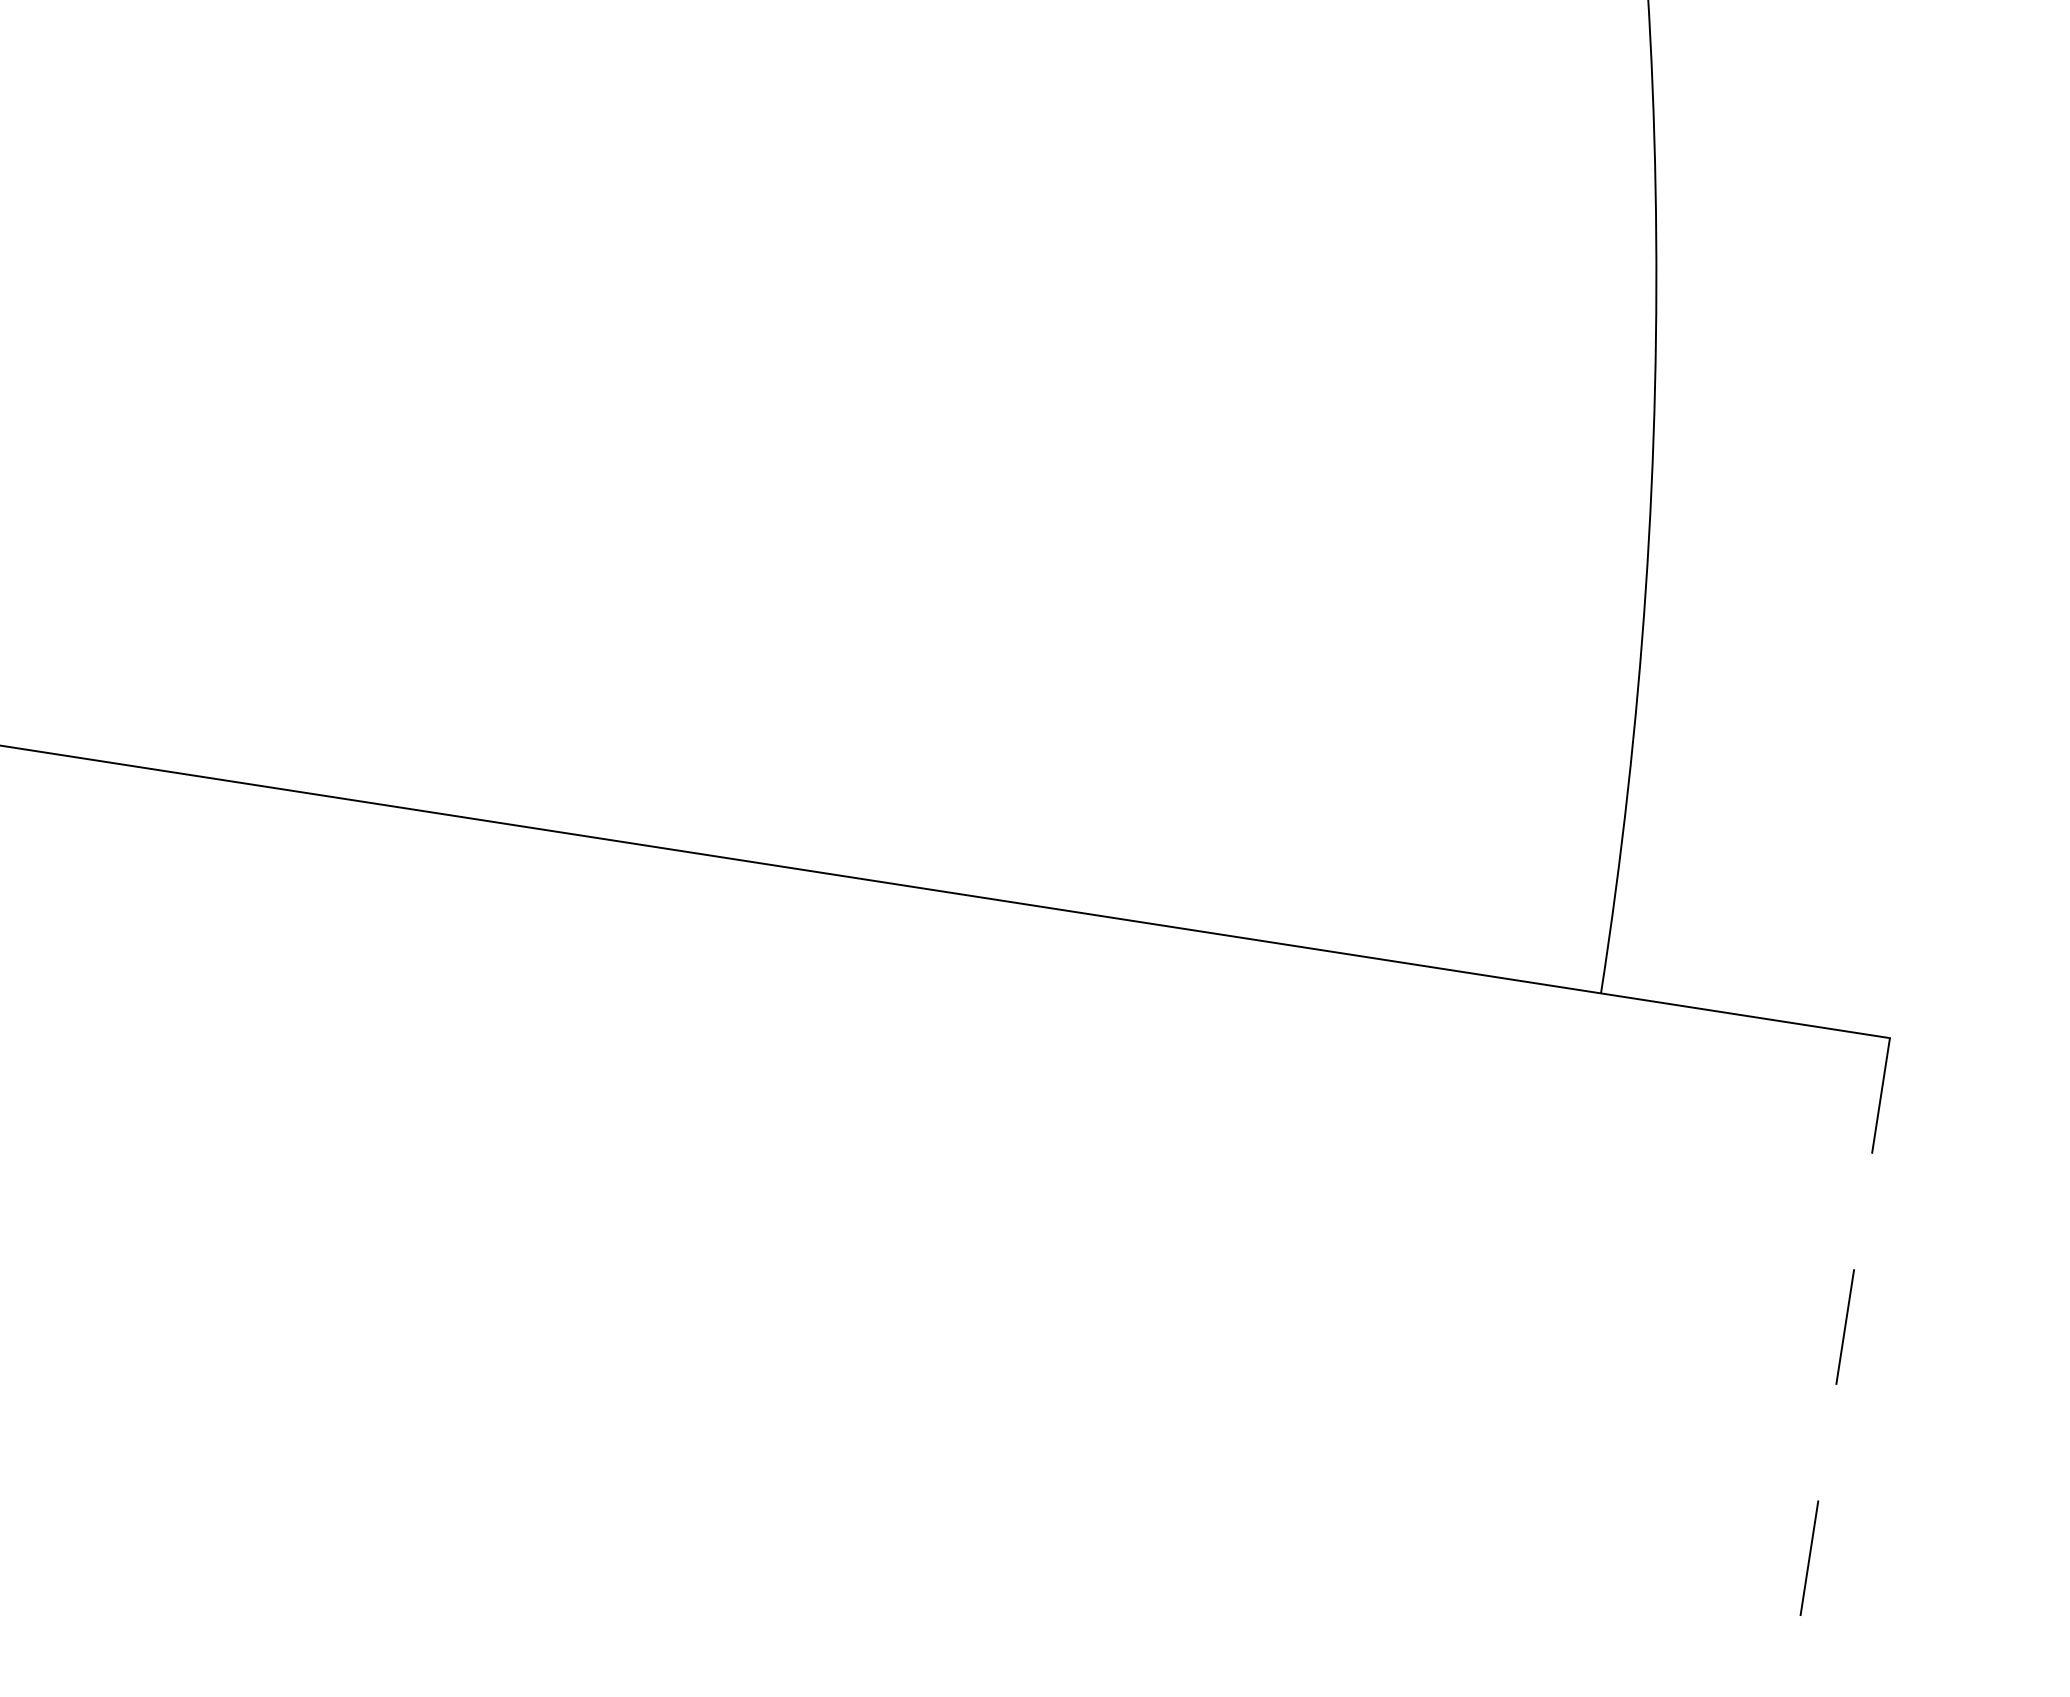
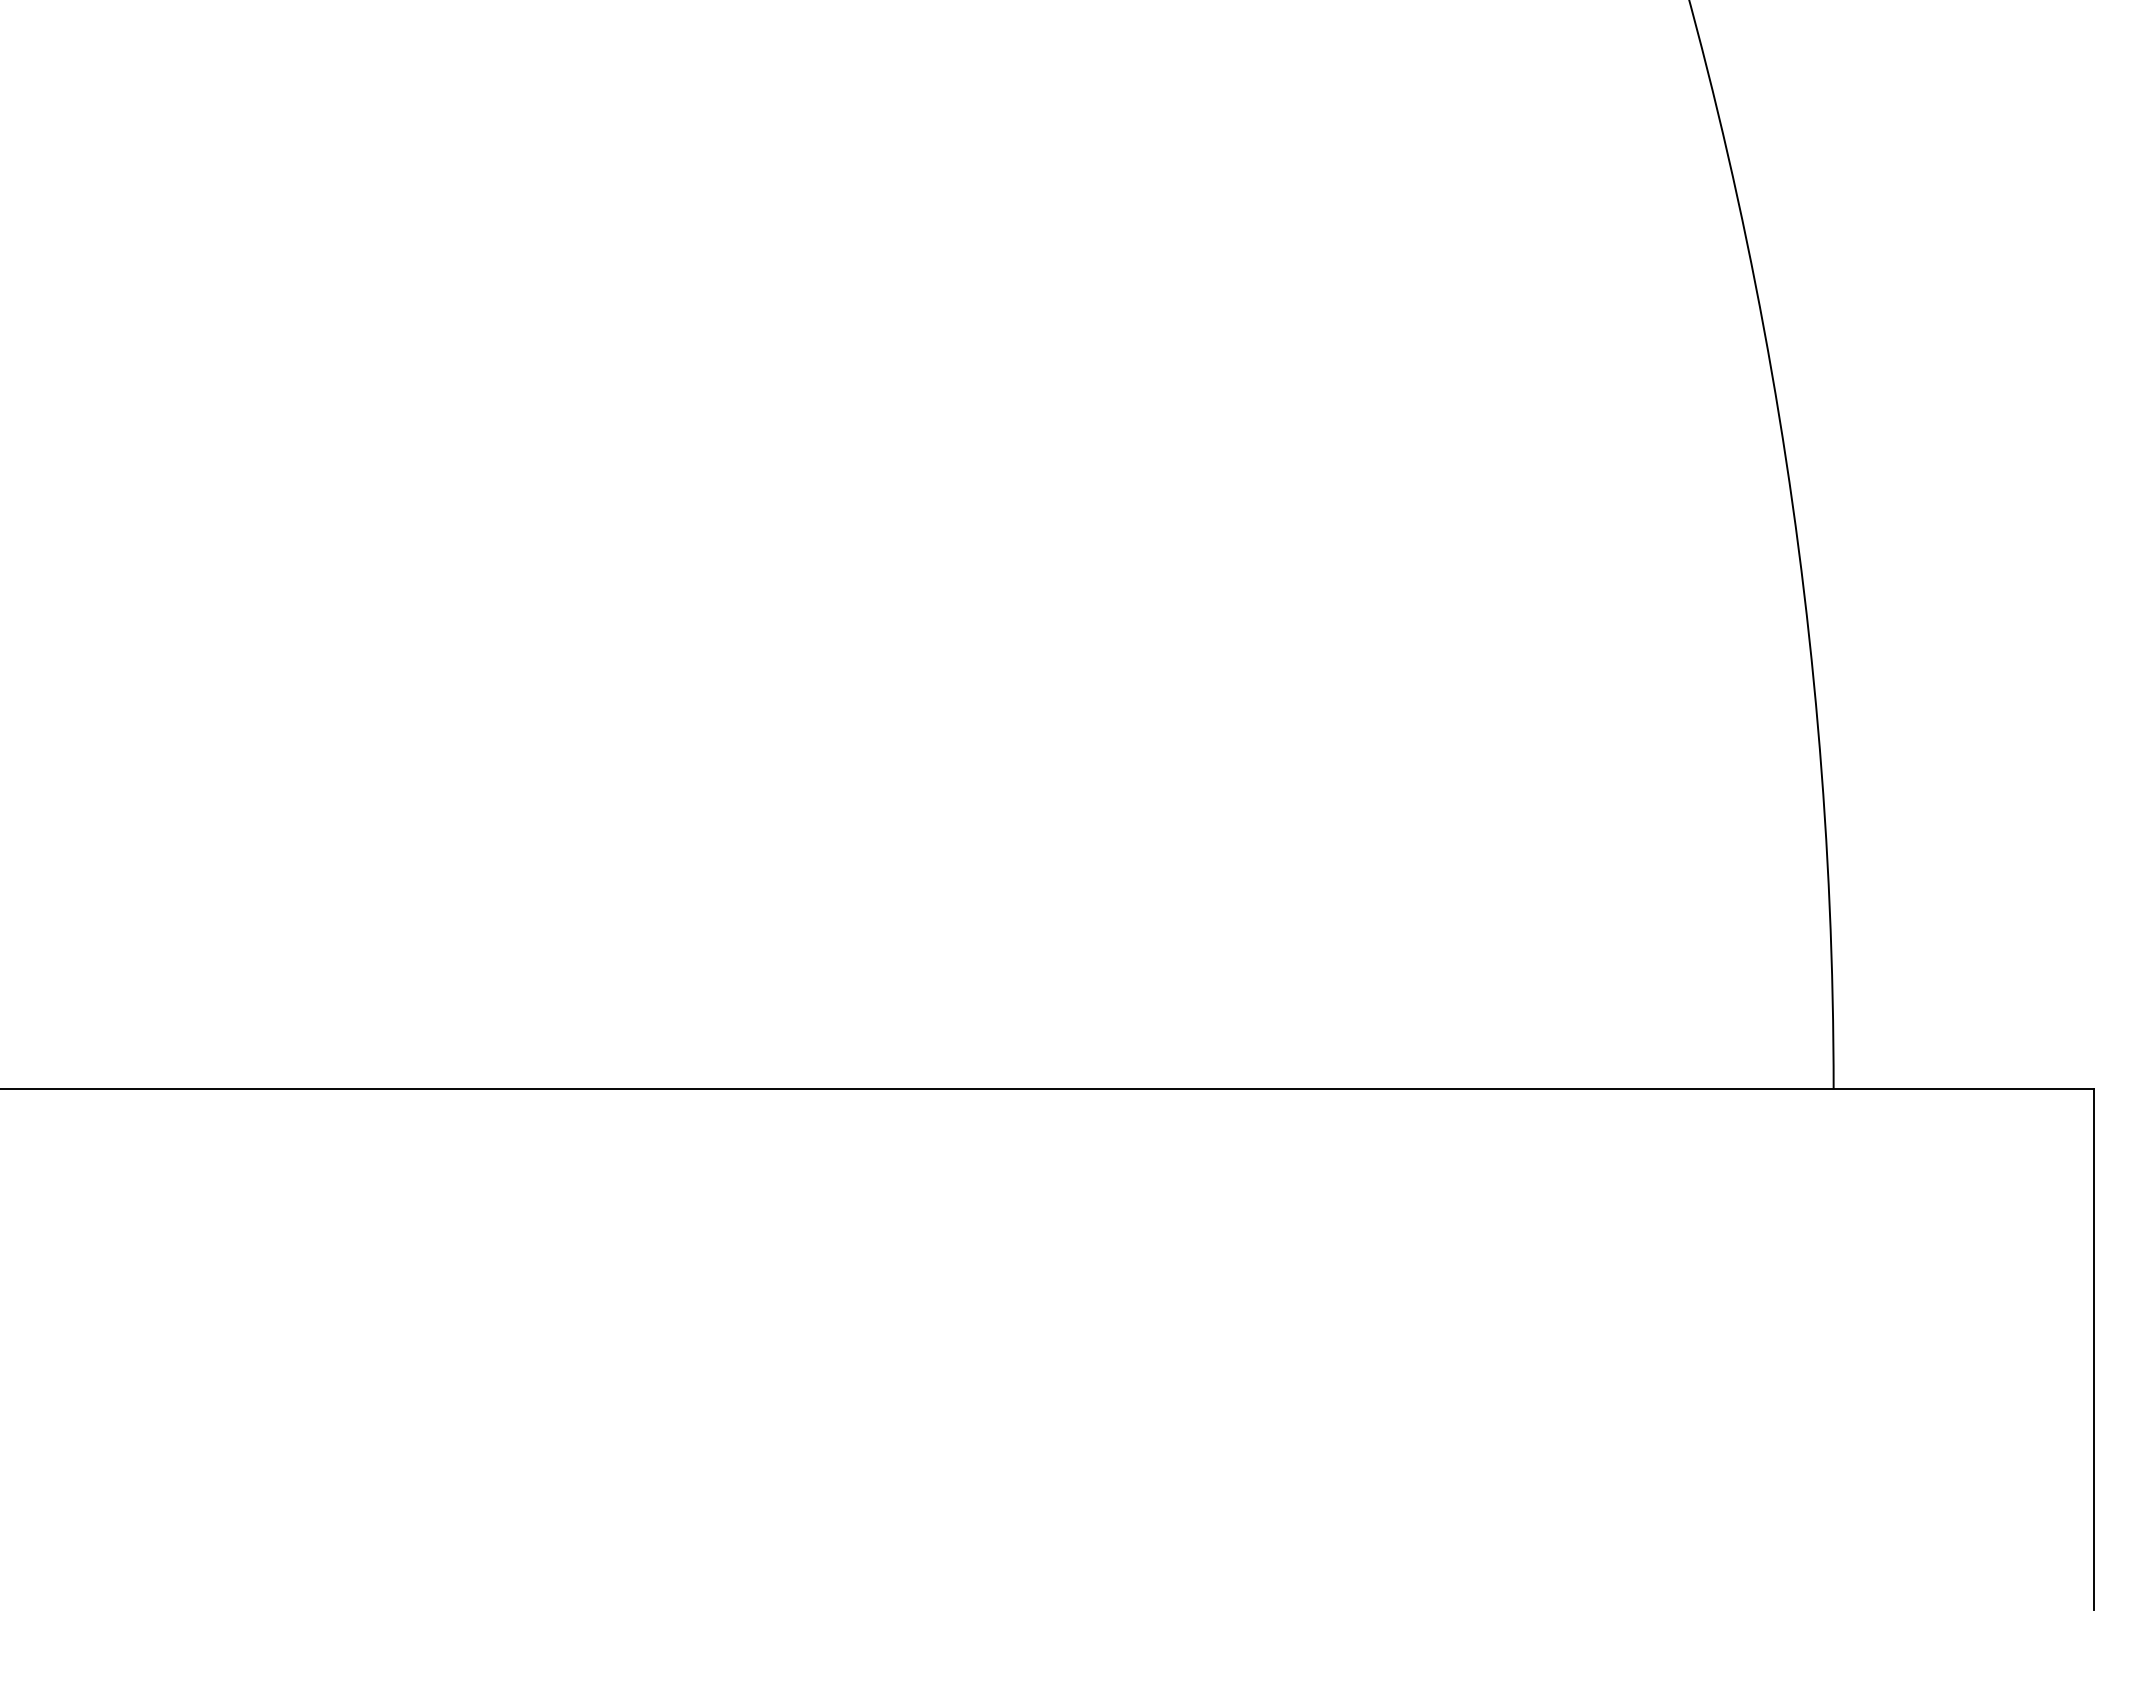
line: (1844, 1325) -> (2093, 1348), dashed -> solid

